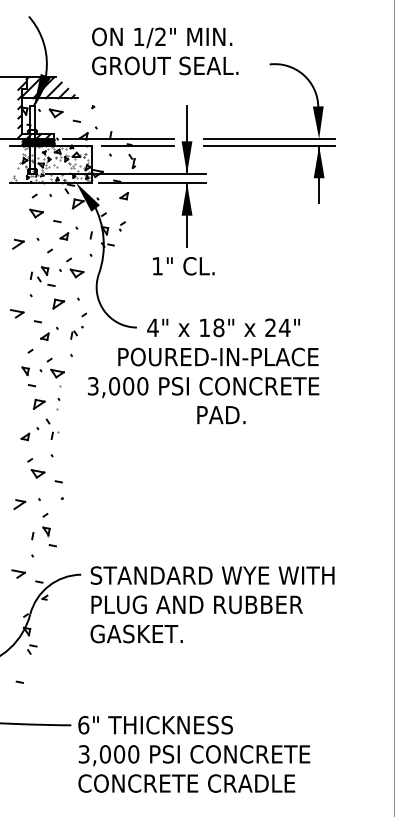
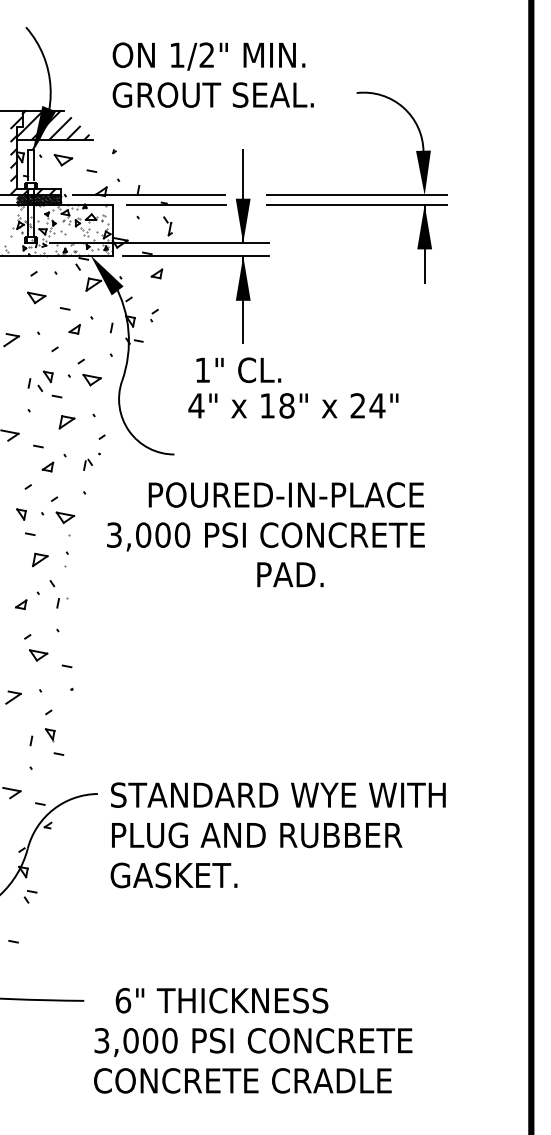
text: (223, 327) -> (293, 405), moved
text: (155, 725) -> (221, 1000), moved

